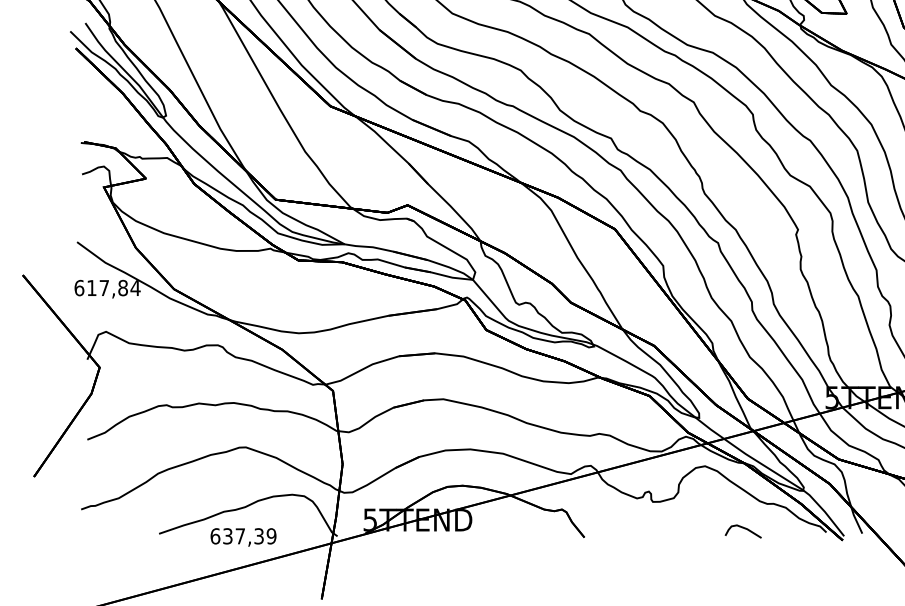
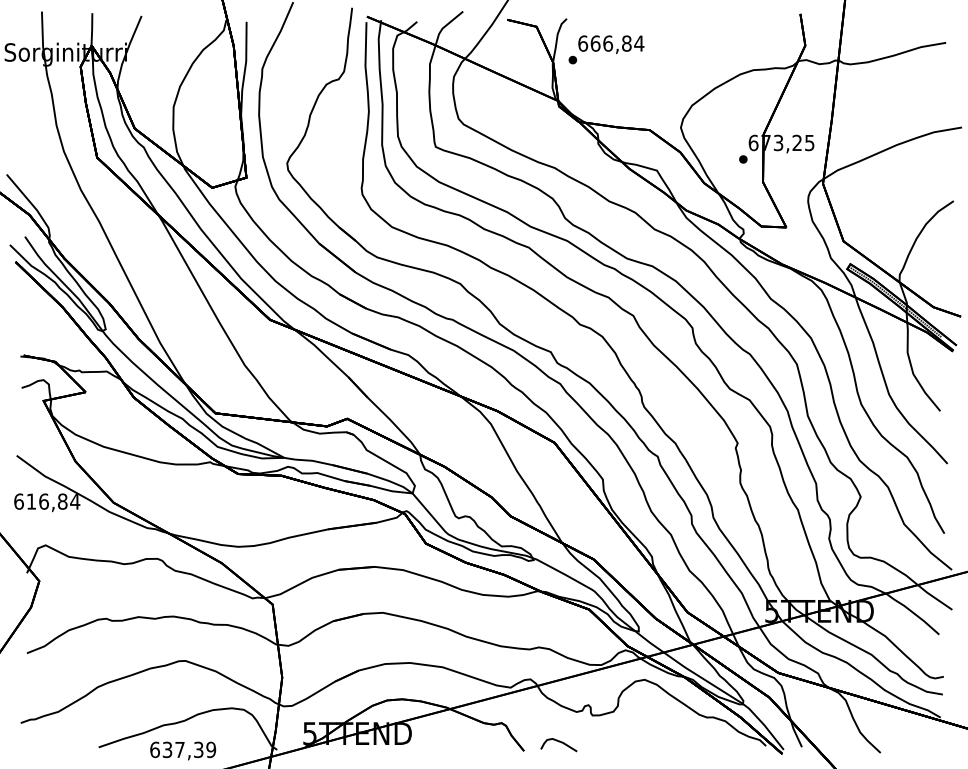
text: (103, 287) -> (43, 501), 617,84 -> 616,84
curve: (742, 528) -> (558, 742), moved

